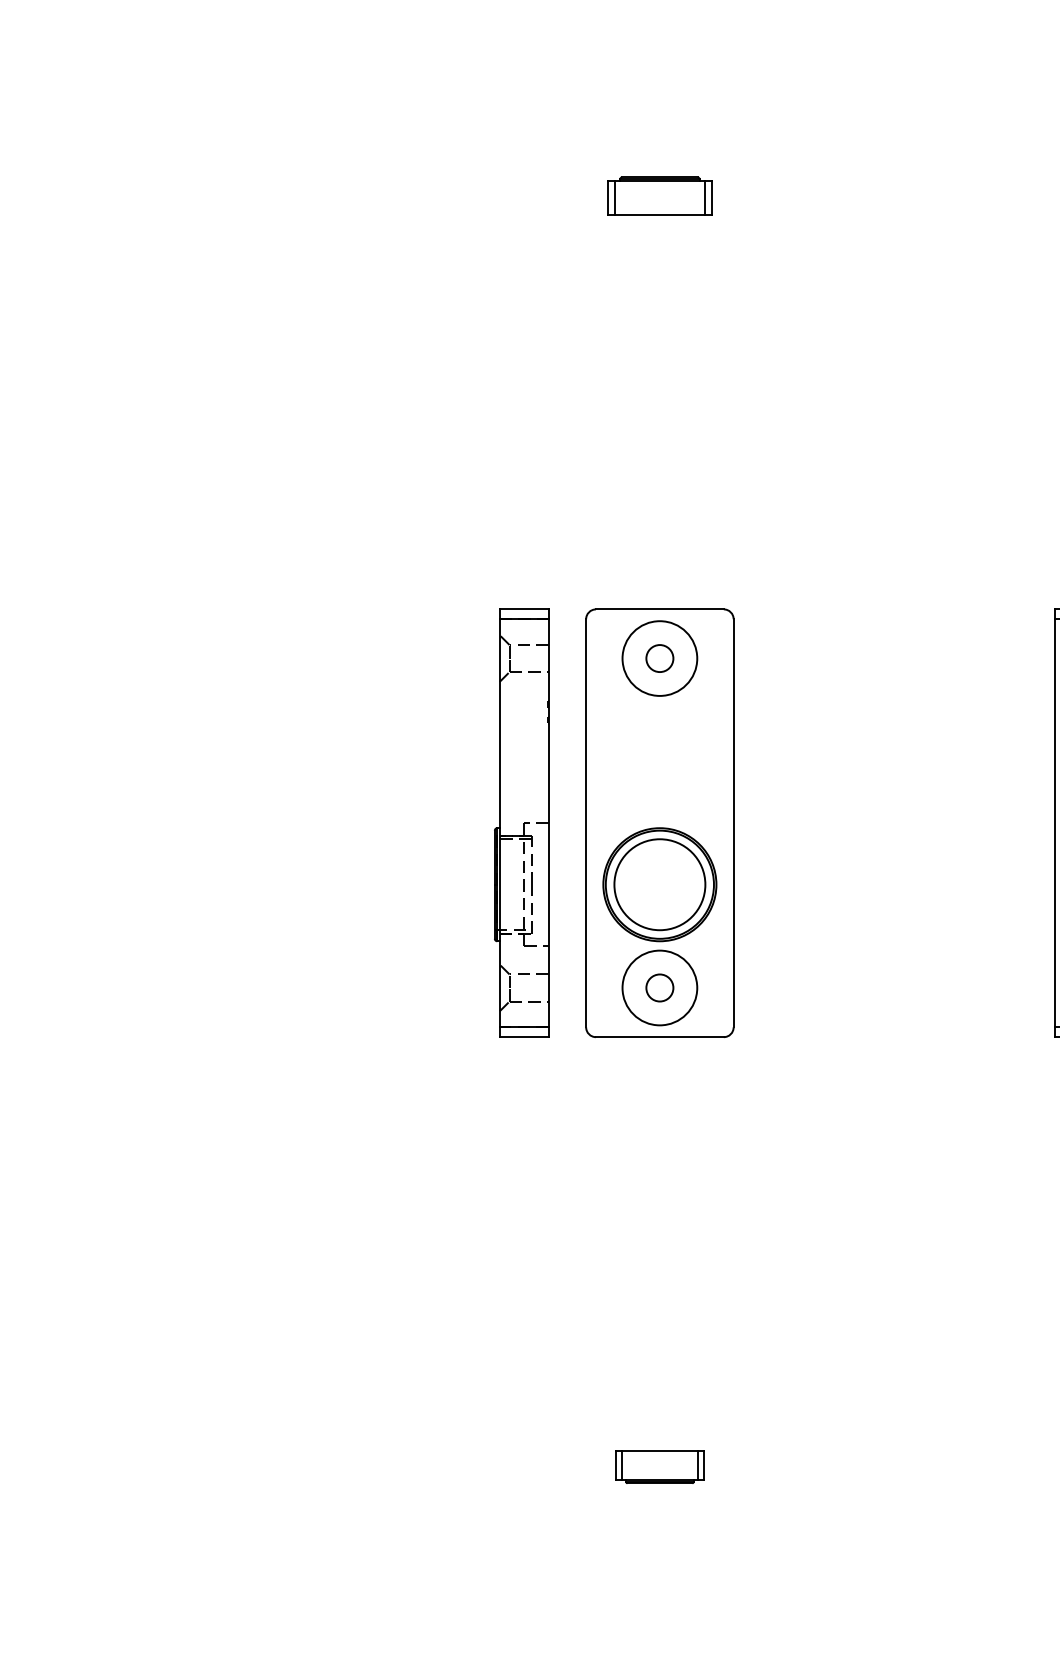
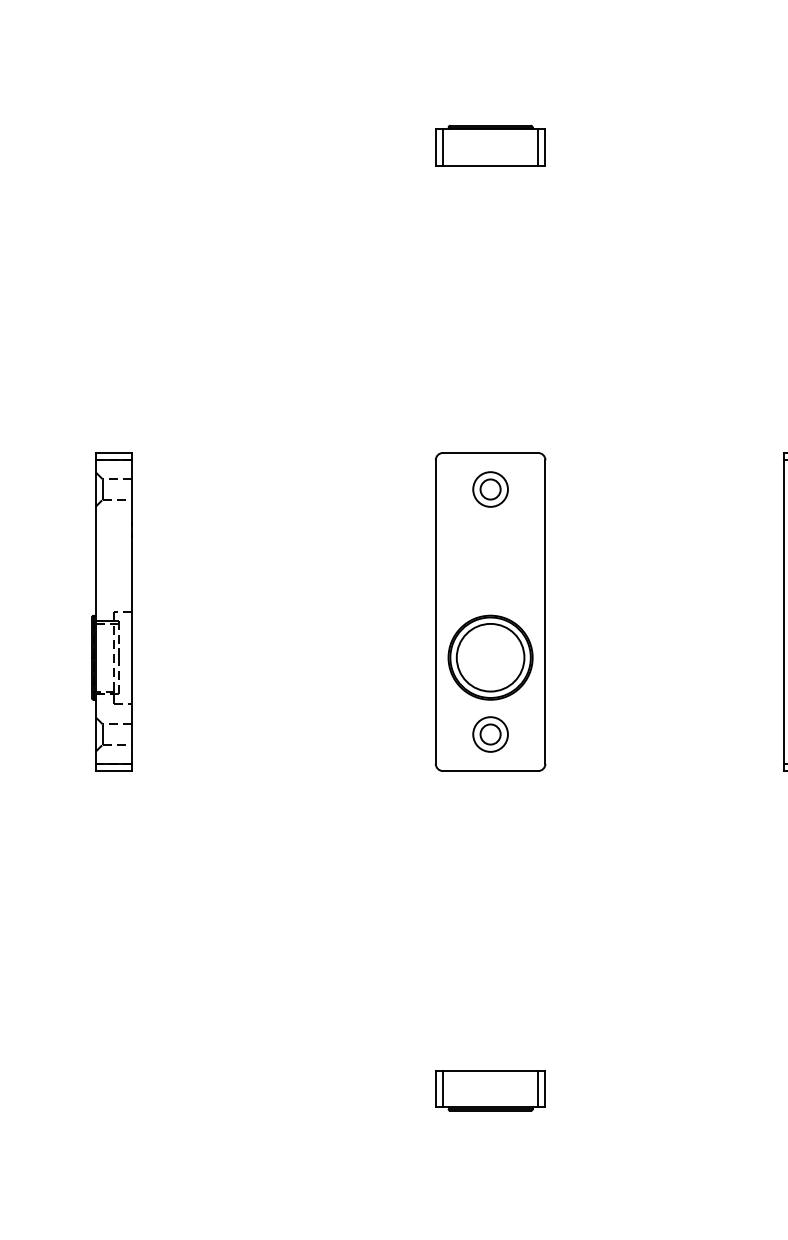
part: (659, 195) -> (490, 145), size x1.43
circle: (659, 658) -> (490, 489), size x0.62
part: (521, 822) -> (111, 611), moved
circle: (659, 987) -> (490, 734), size x0.62
part: (659, 1466) -> (490, 1090), size x1.67

